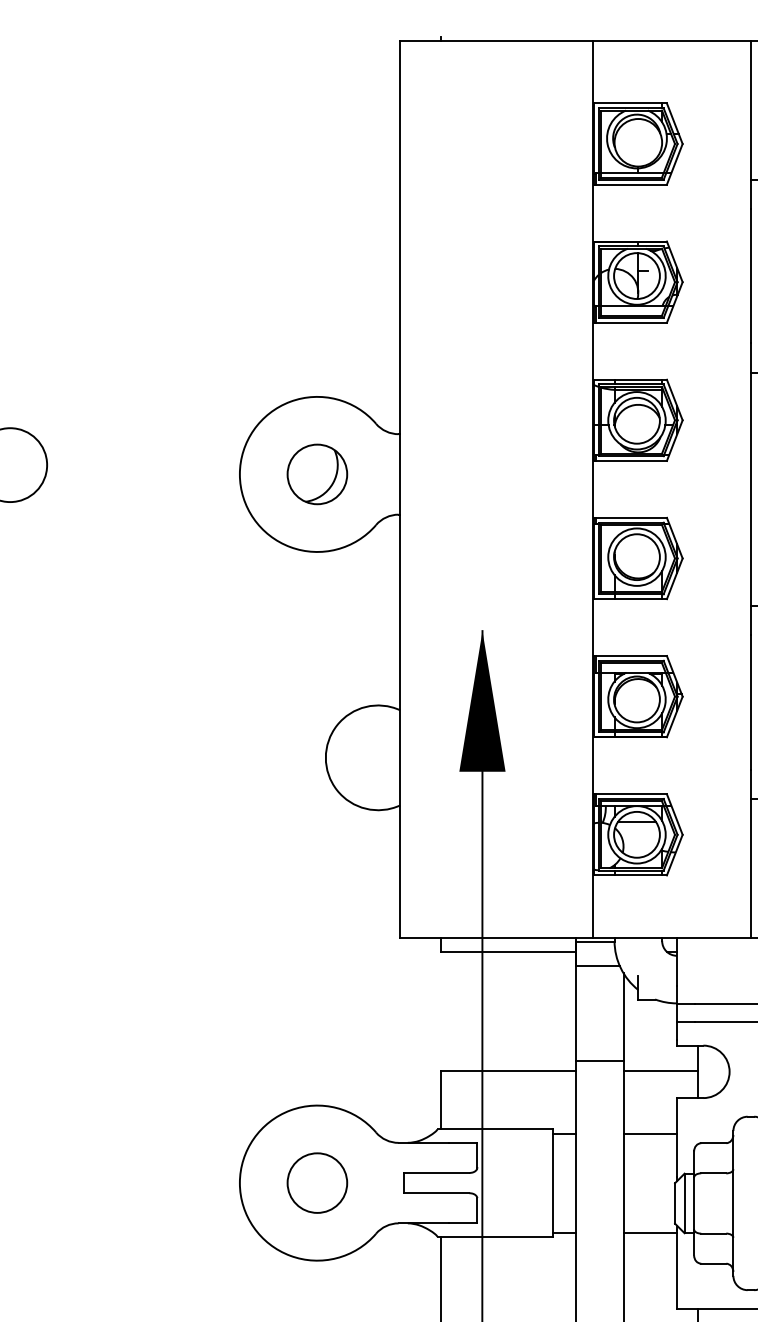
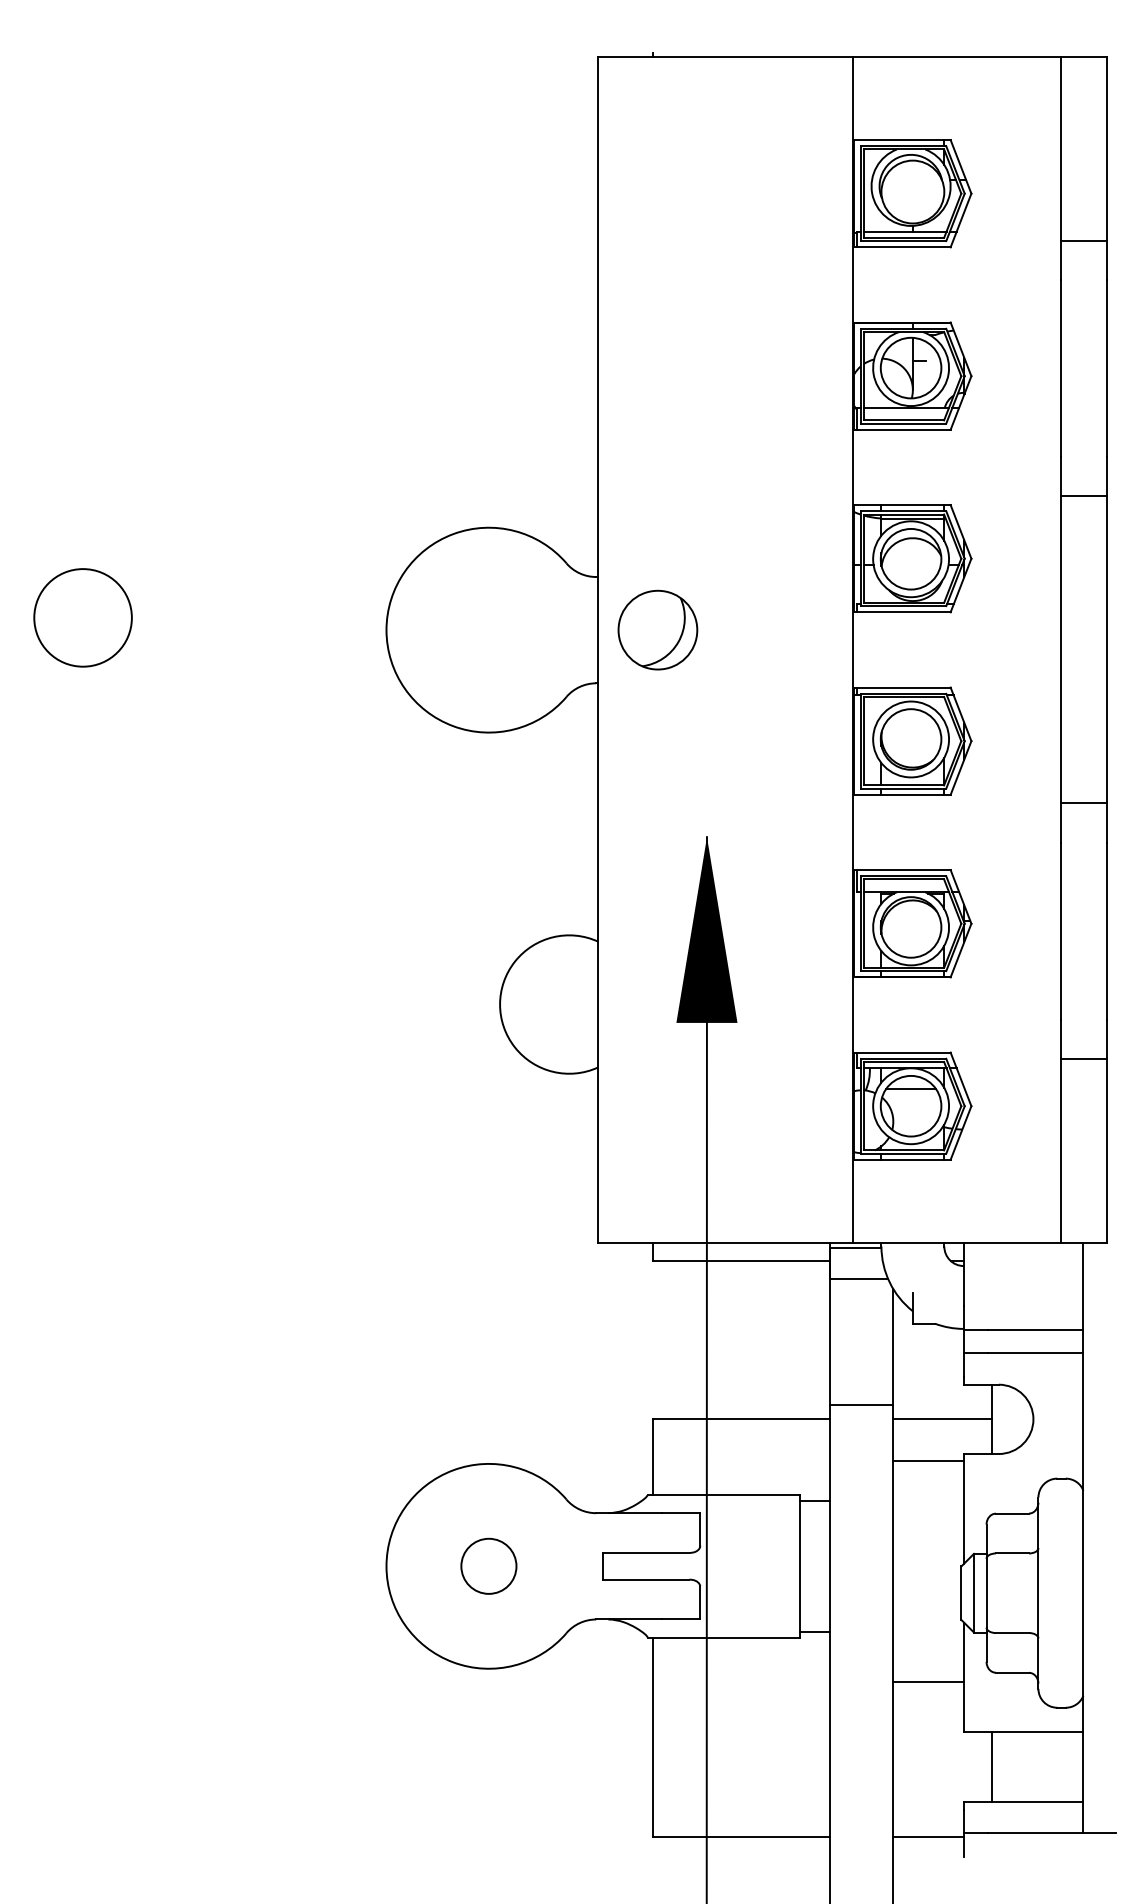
part: (317, 473) -> (657, 629), moved
line: (650, 1134) -> (928, 1461), moved
circle: (317, 1182) -> (488, 1565), size x0.7
line: (650, 1232) -> (928, 1681), moved

